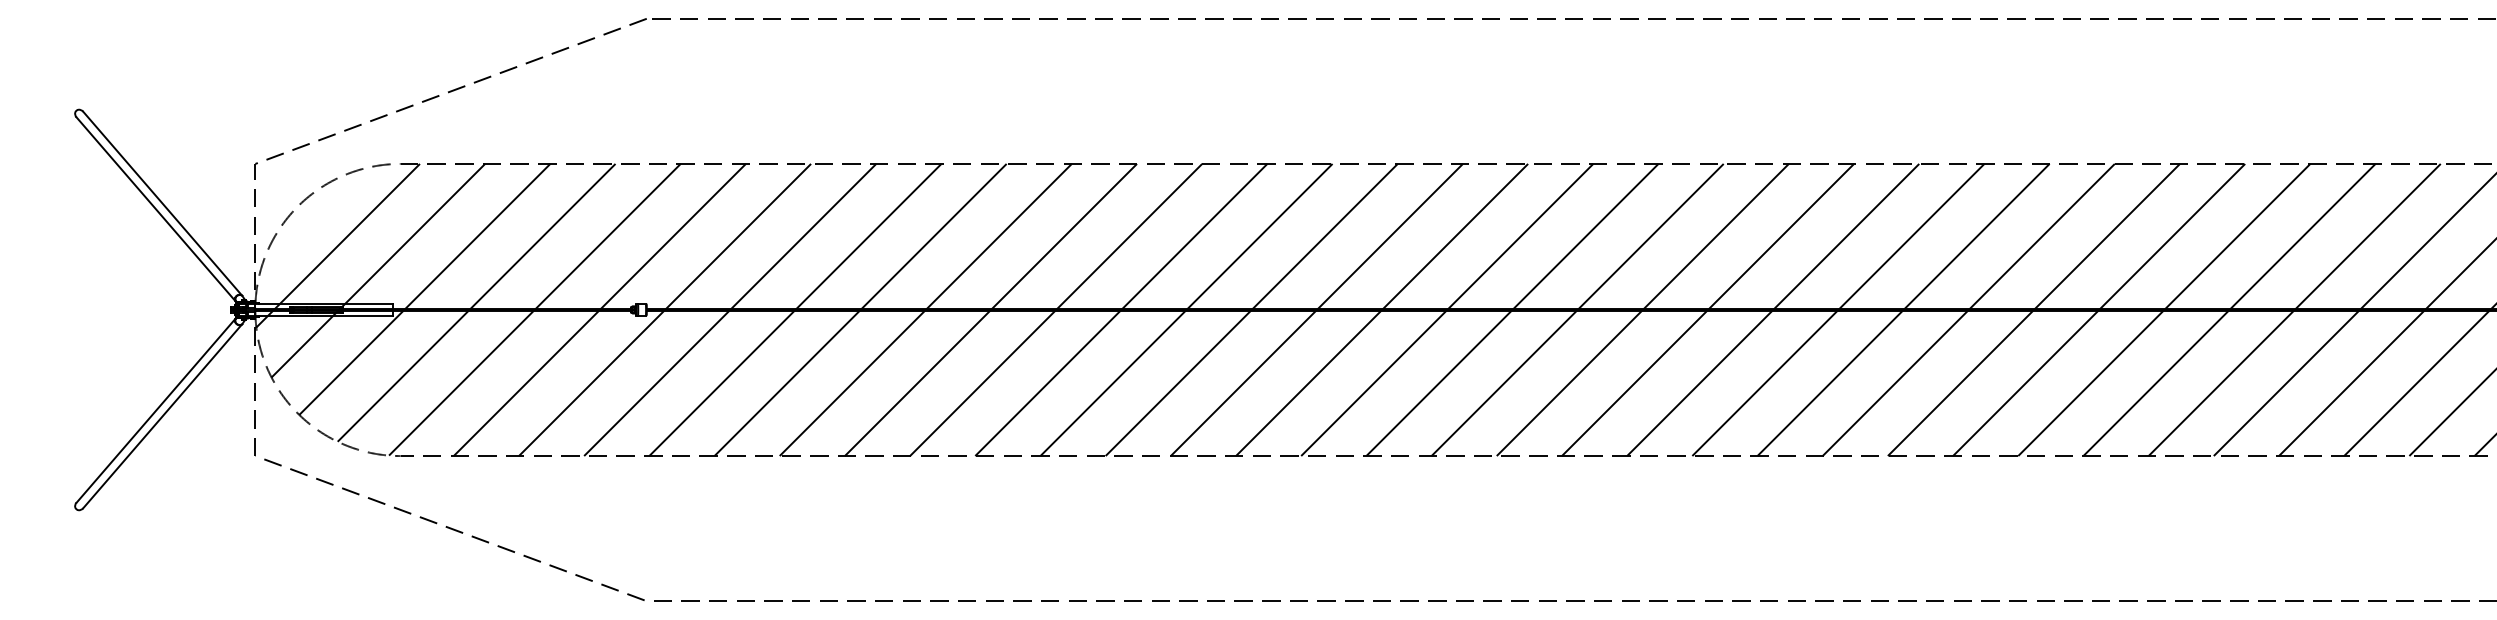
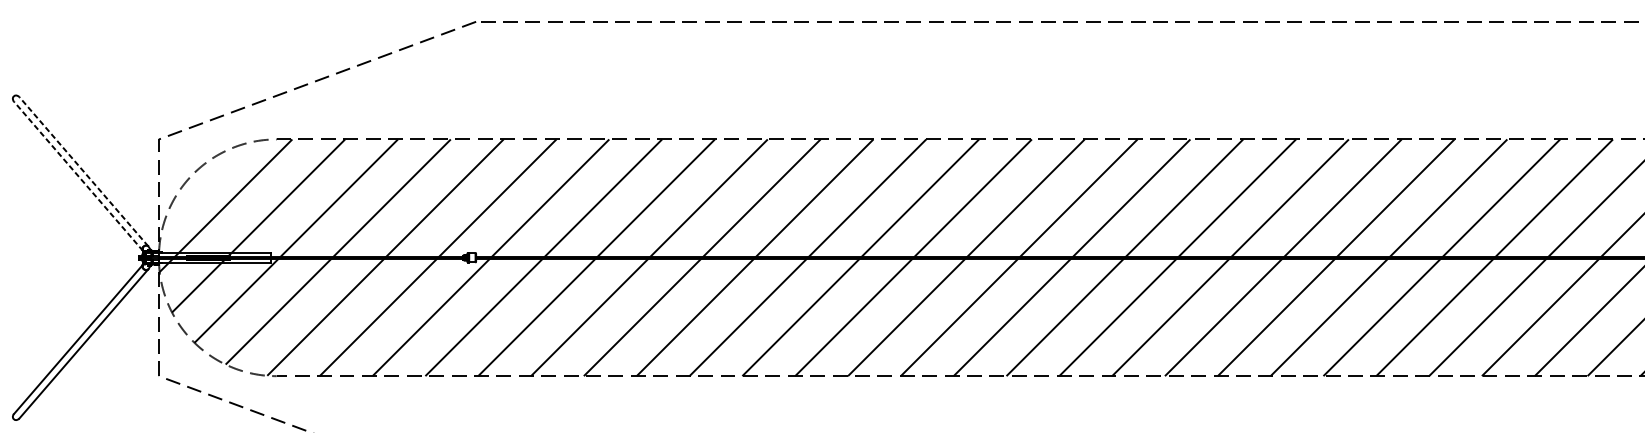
line: (162, 203) -> (83, 171), solid -> dashed
line: (156, 209) -> (78, 176), solid -> dashed

